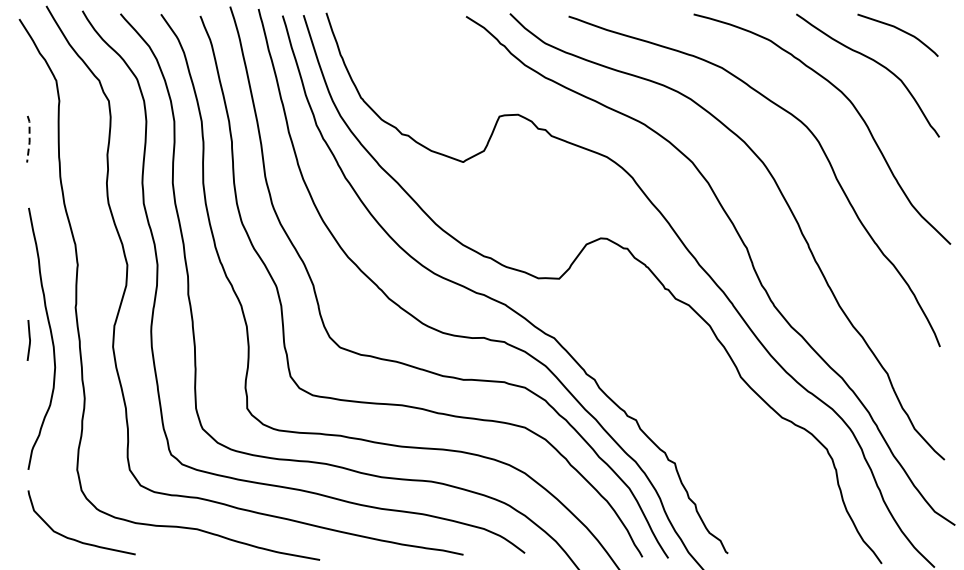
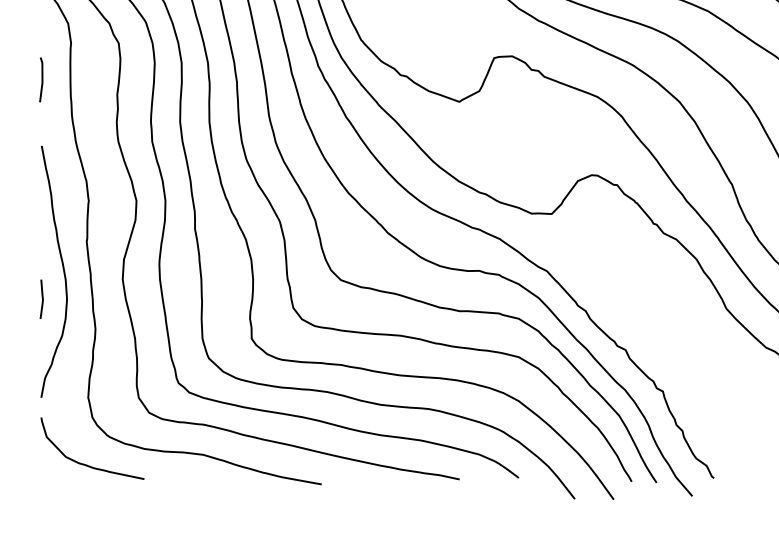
line: (29, 139) -> (42, 80), dashed -> solid
line: (29, 340) -> (42, 299), moved

